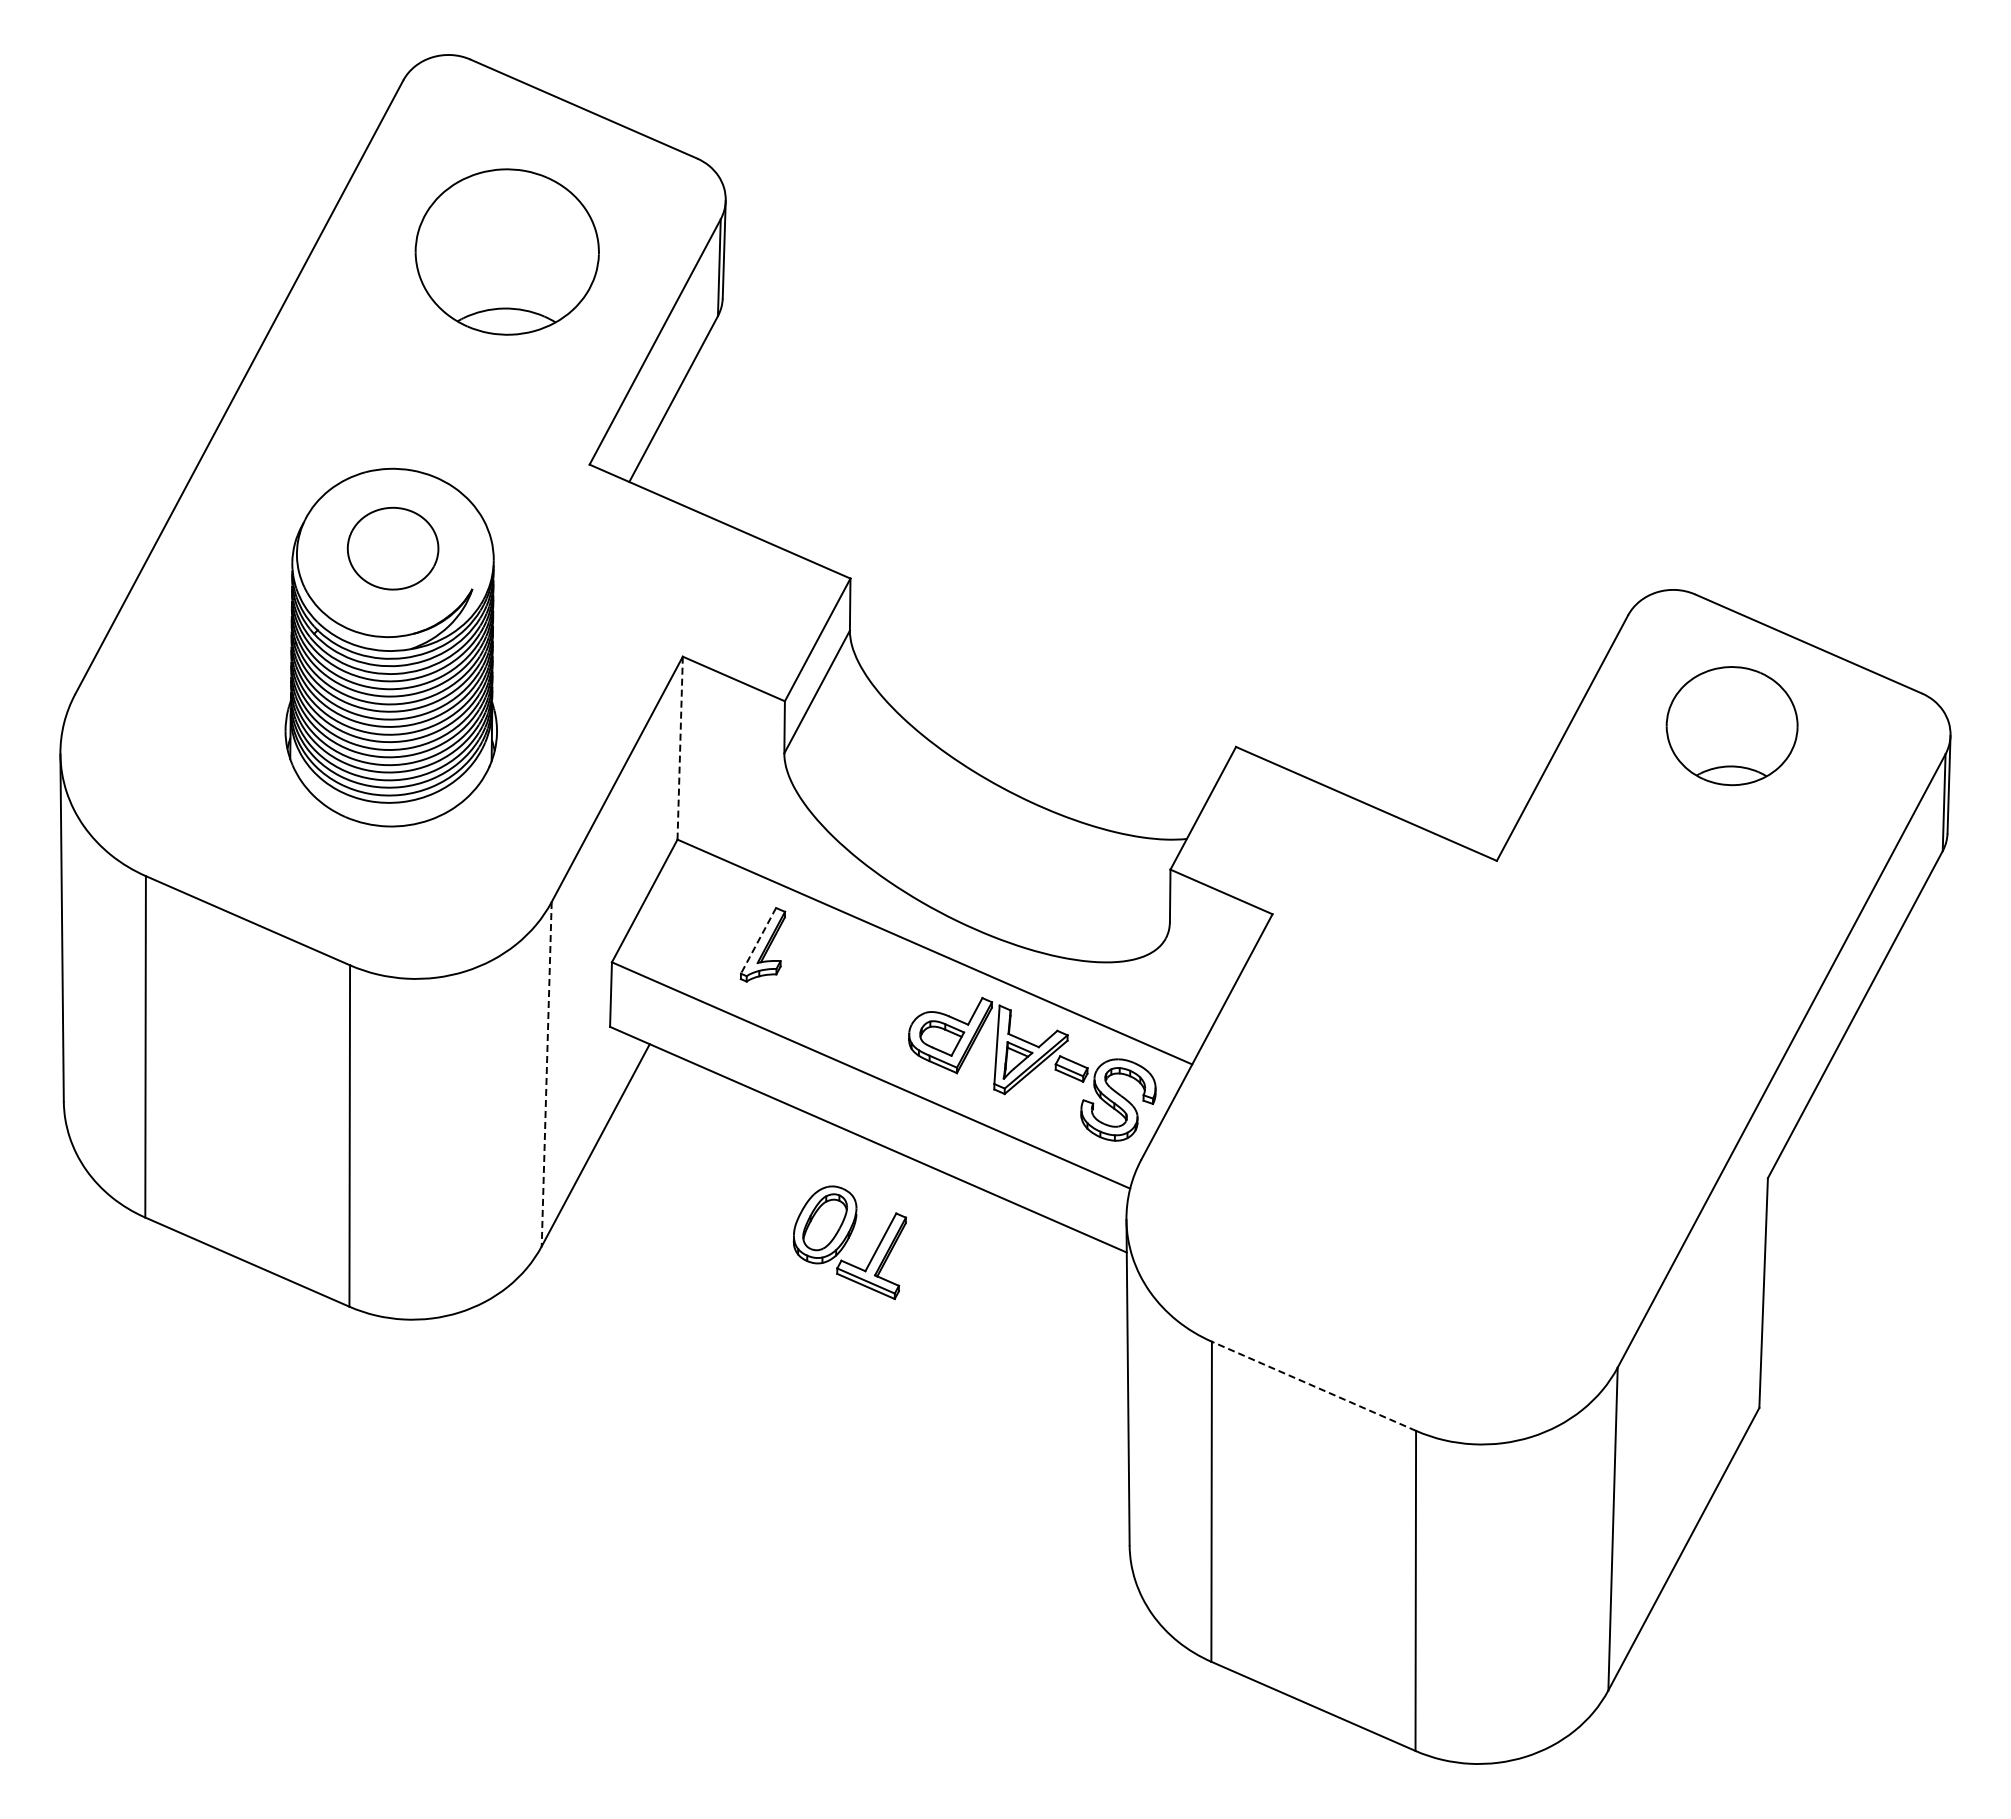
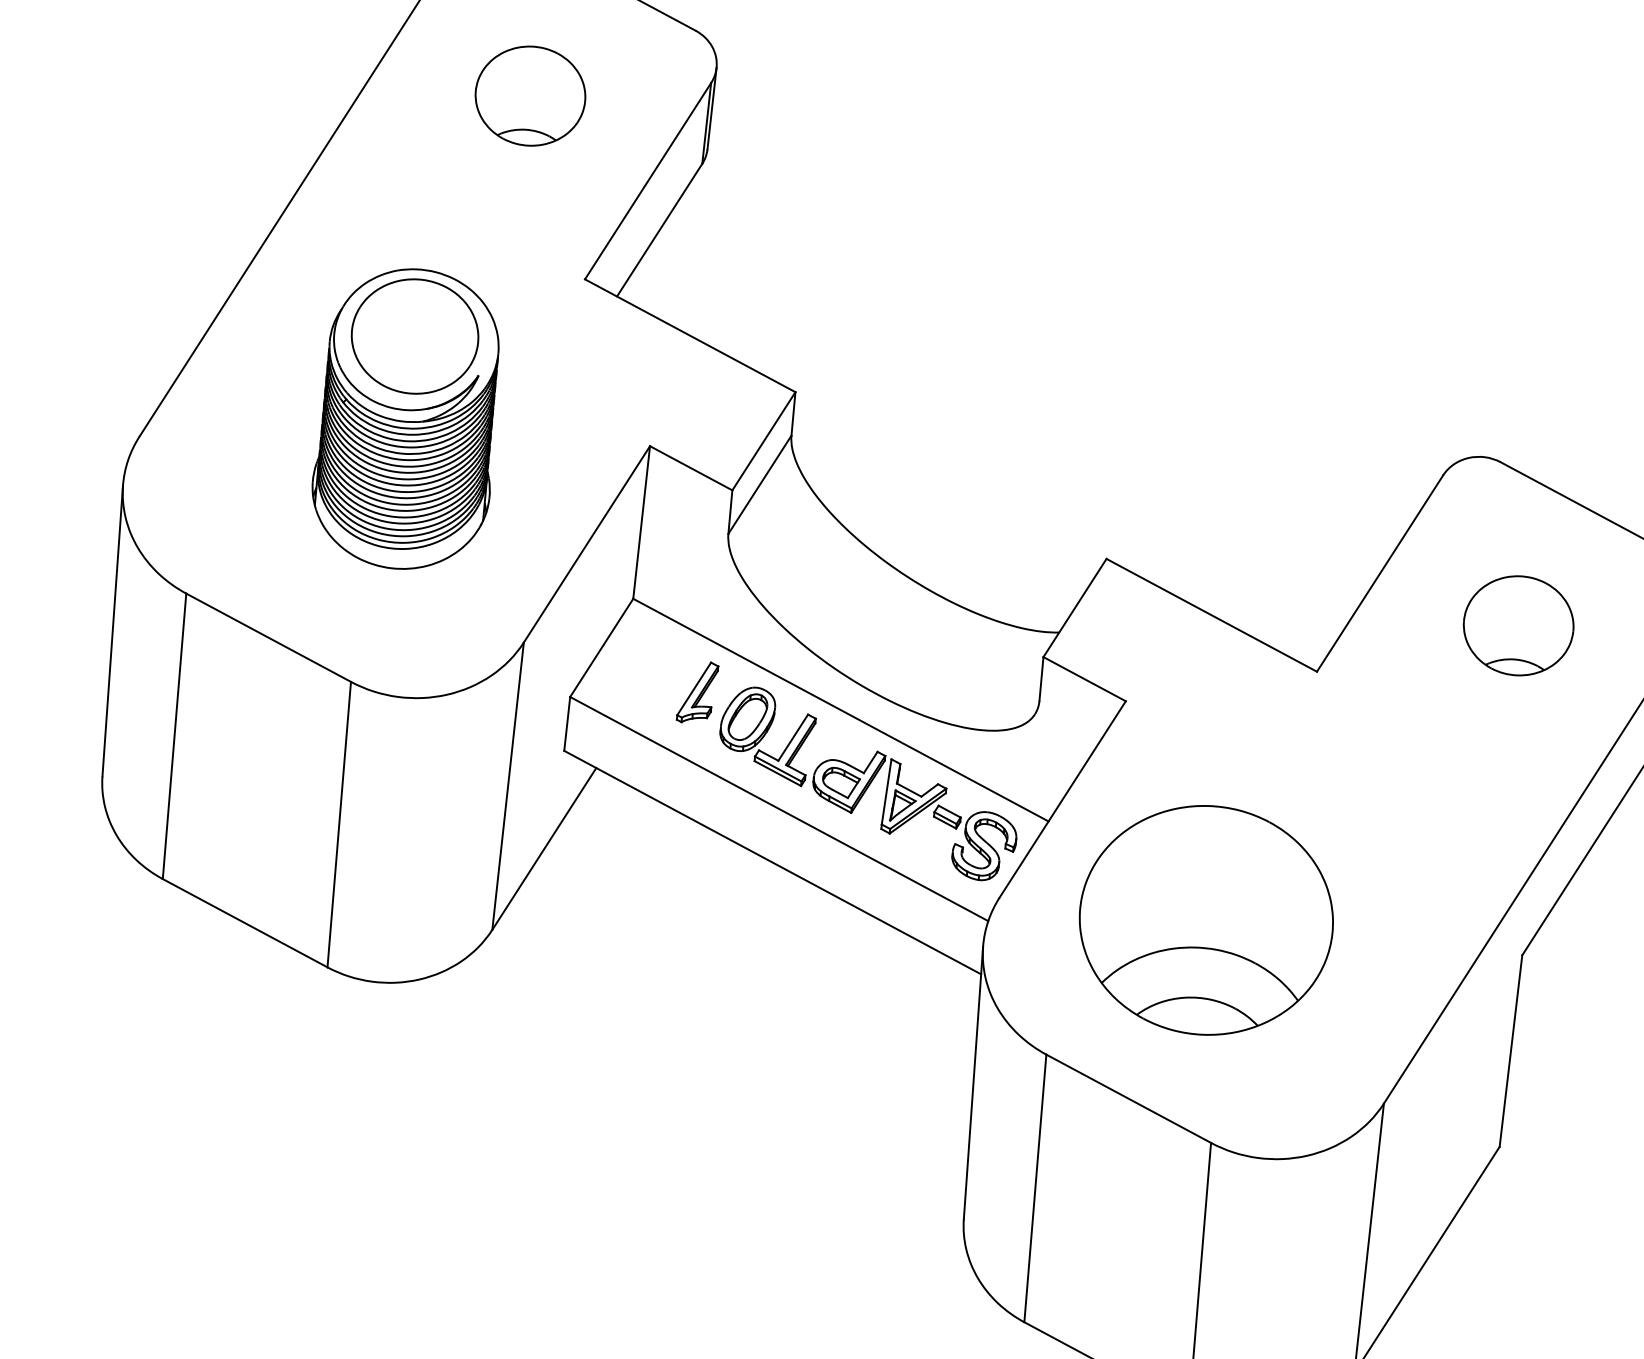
part: (507, 252) -> (530, 96), size x0.71
part: (392, 548) -> (414, 336), size x1.67
part: (1731, 726) -> (1518, 626), moved
line: (680, 748) -> (641, 522), dashed -> solid
line: (758, 941) -> (694, 689), dashed -> solid
line: (546, 1074) -> (507, 786), dashed -> solid
part: (1389, 1166) -> (1206, 920), added
part: (849, 1242) -> (766, 735), moved
line: (1313, 1386) -> (1128, 1098), dashed -> solid

